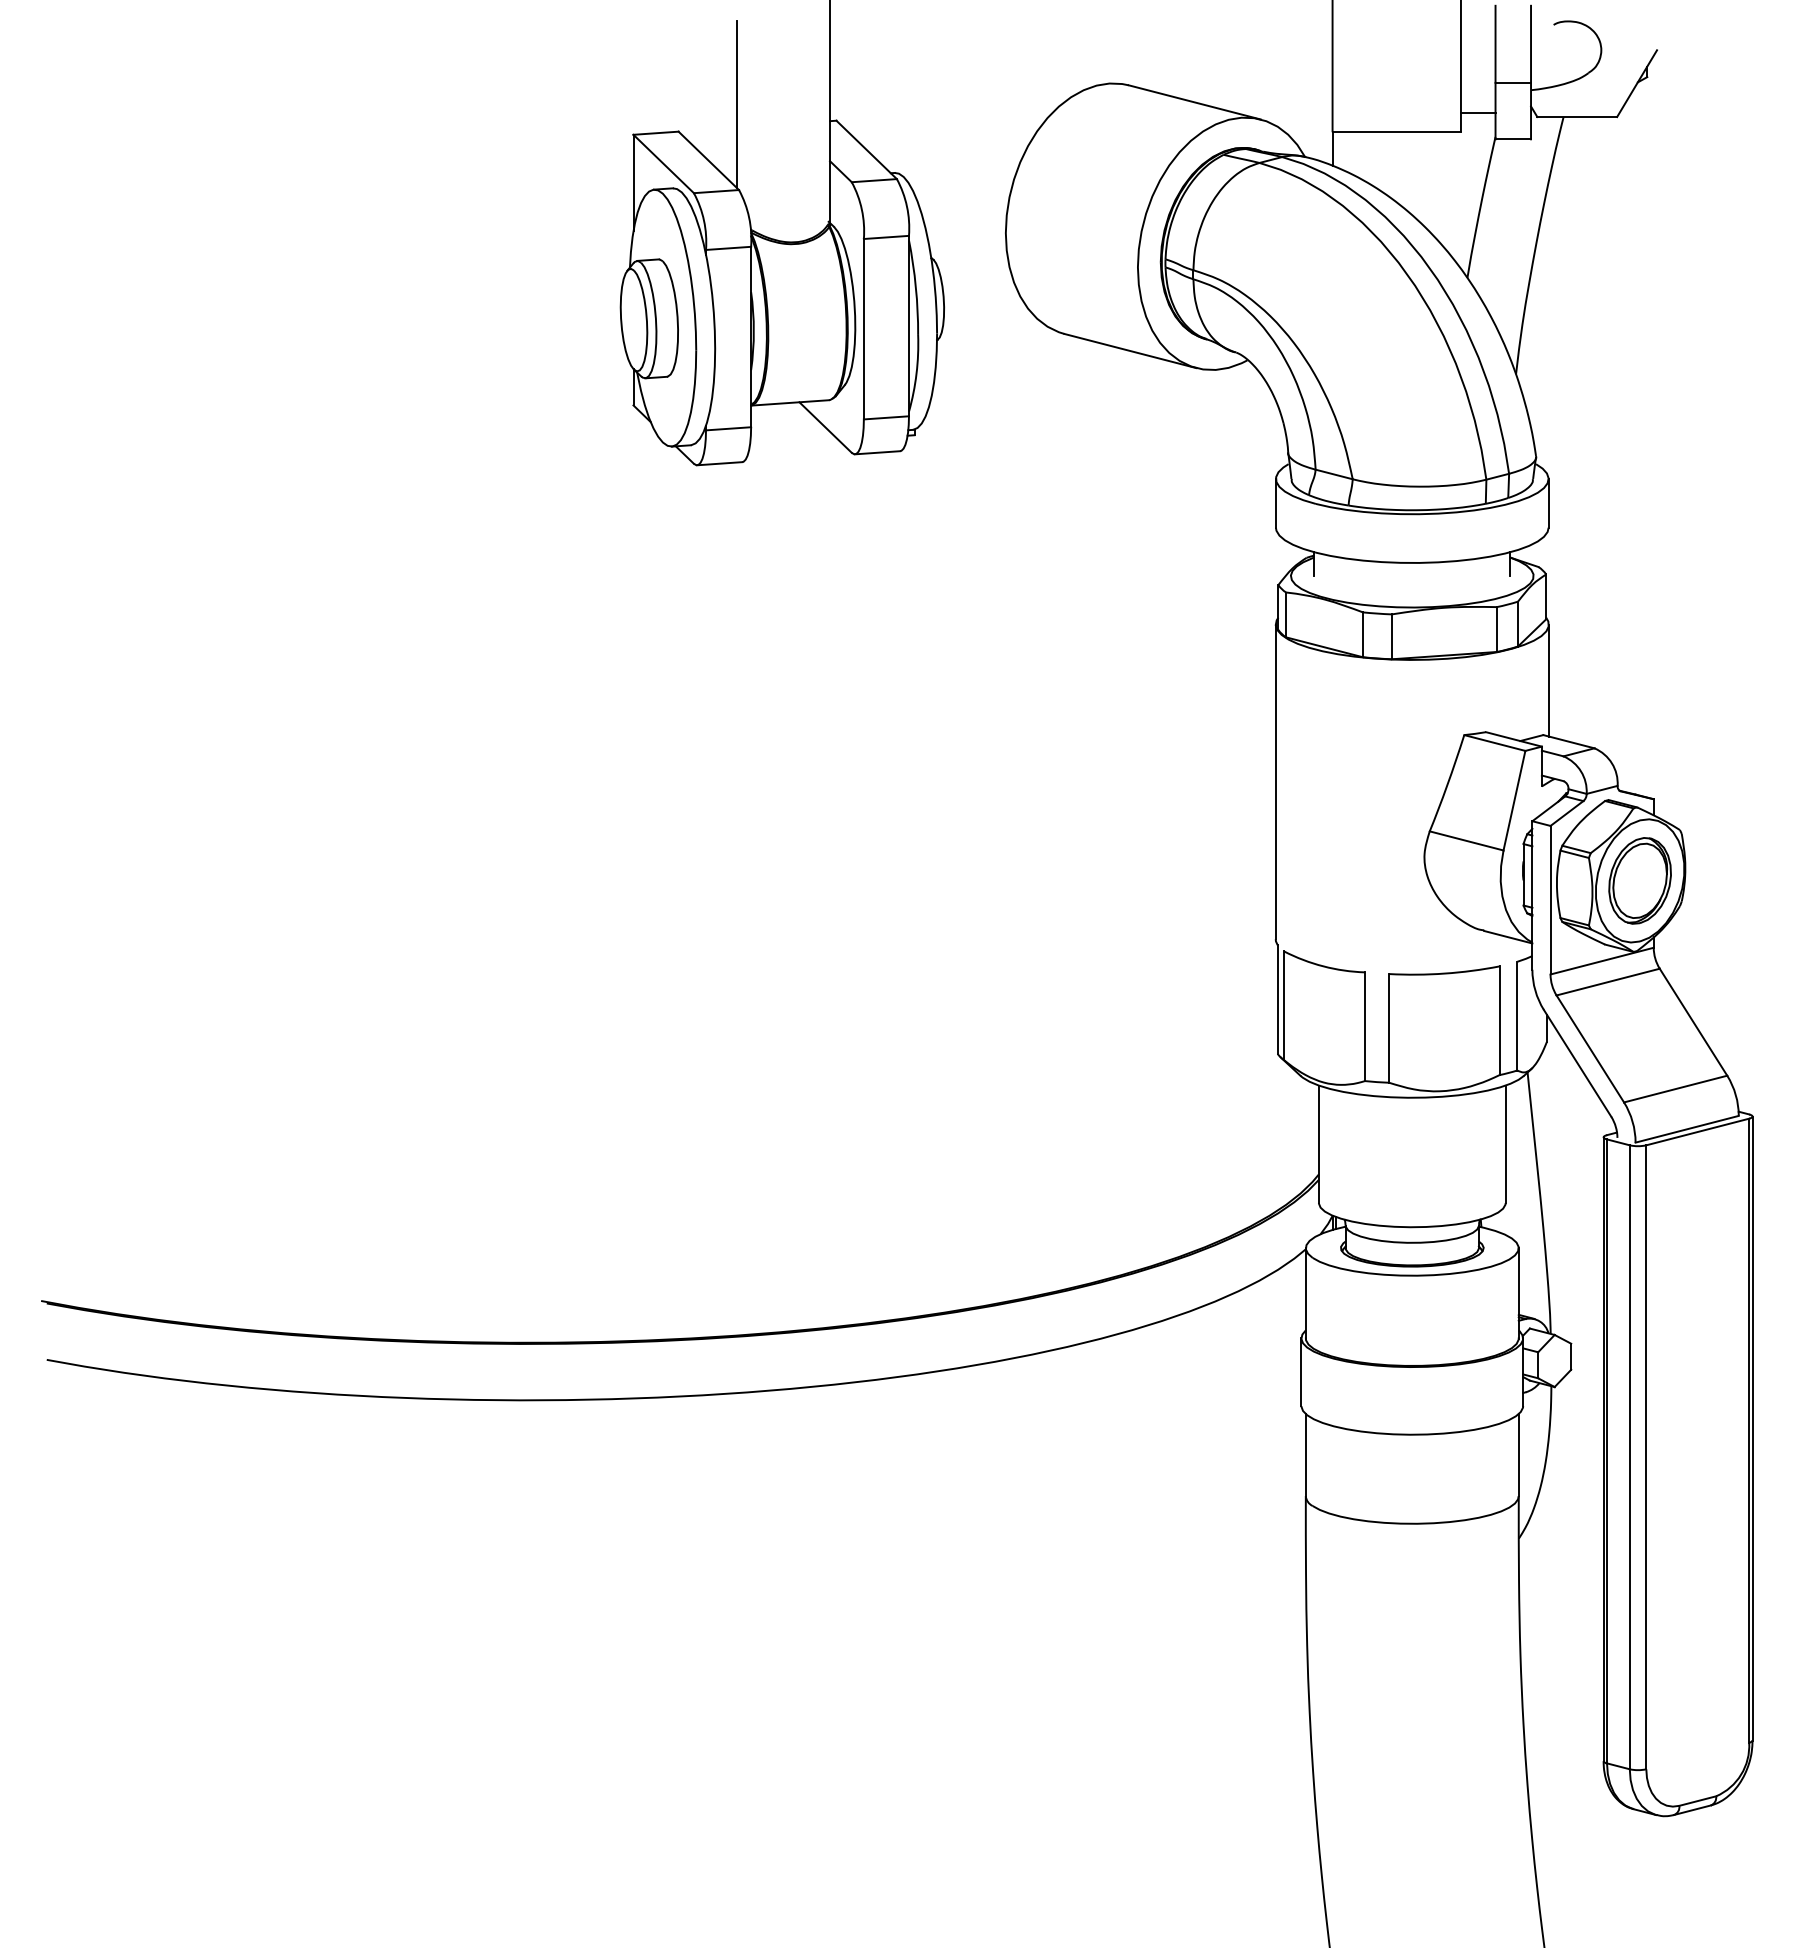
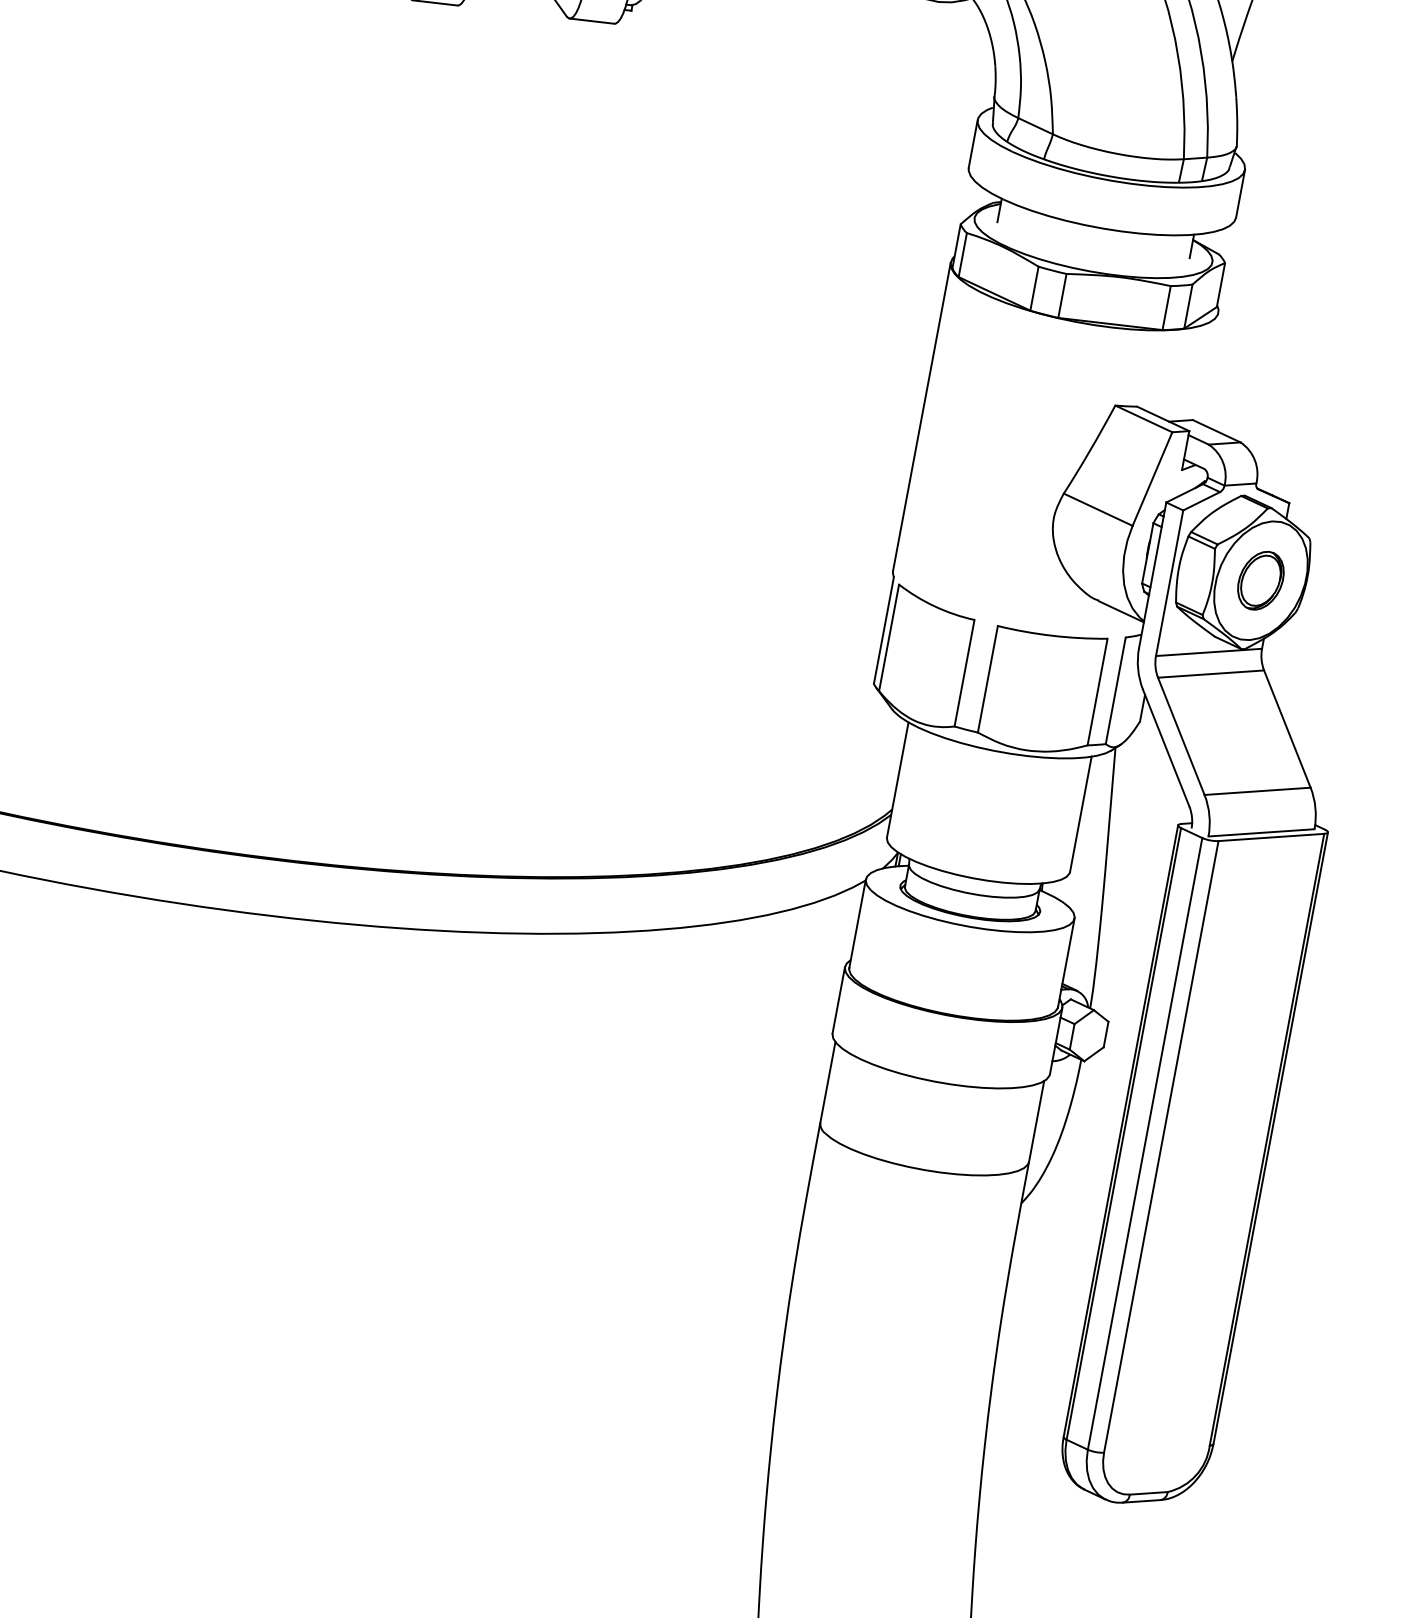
line: (1548, 680) -> (1207, 367), removed
part: (1639, 880) -> (1260, 580), size x0.7

